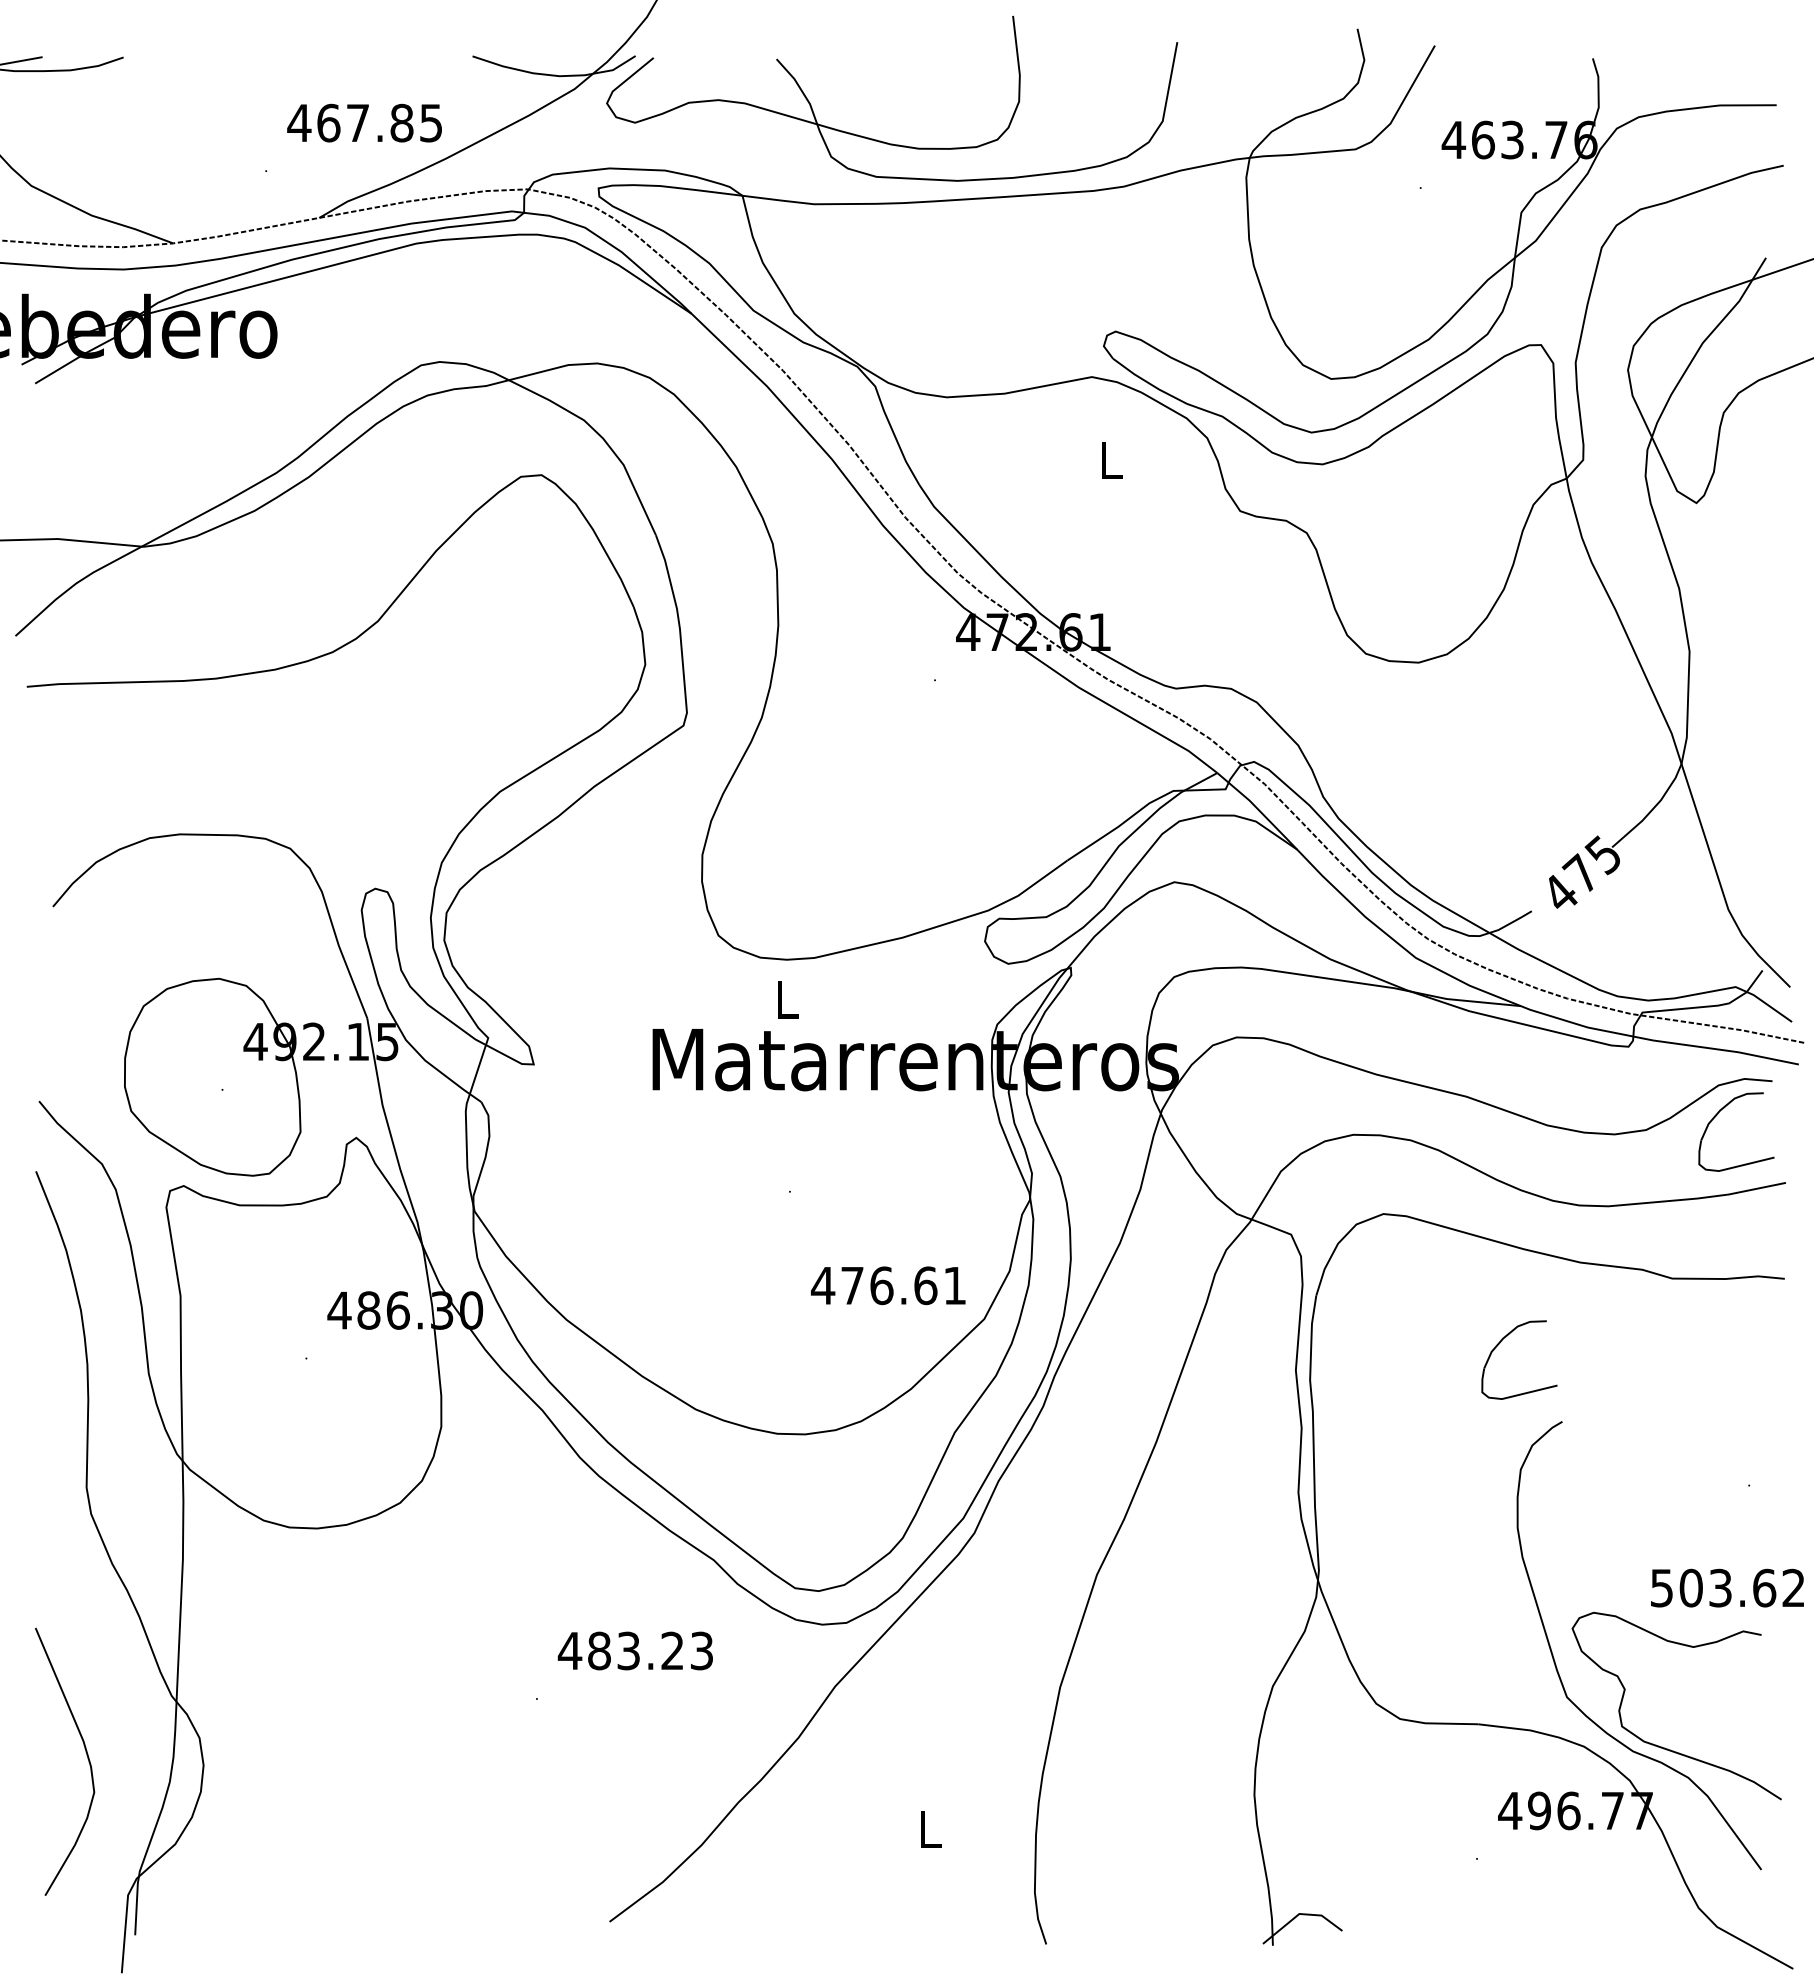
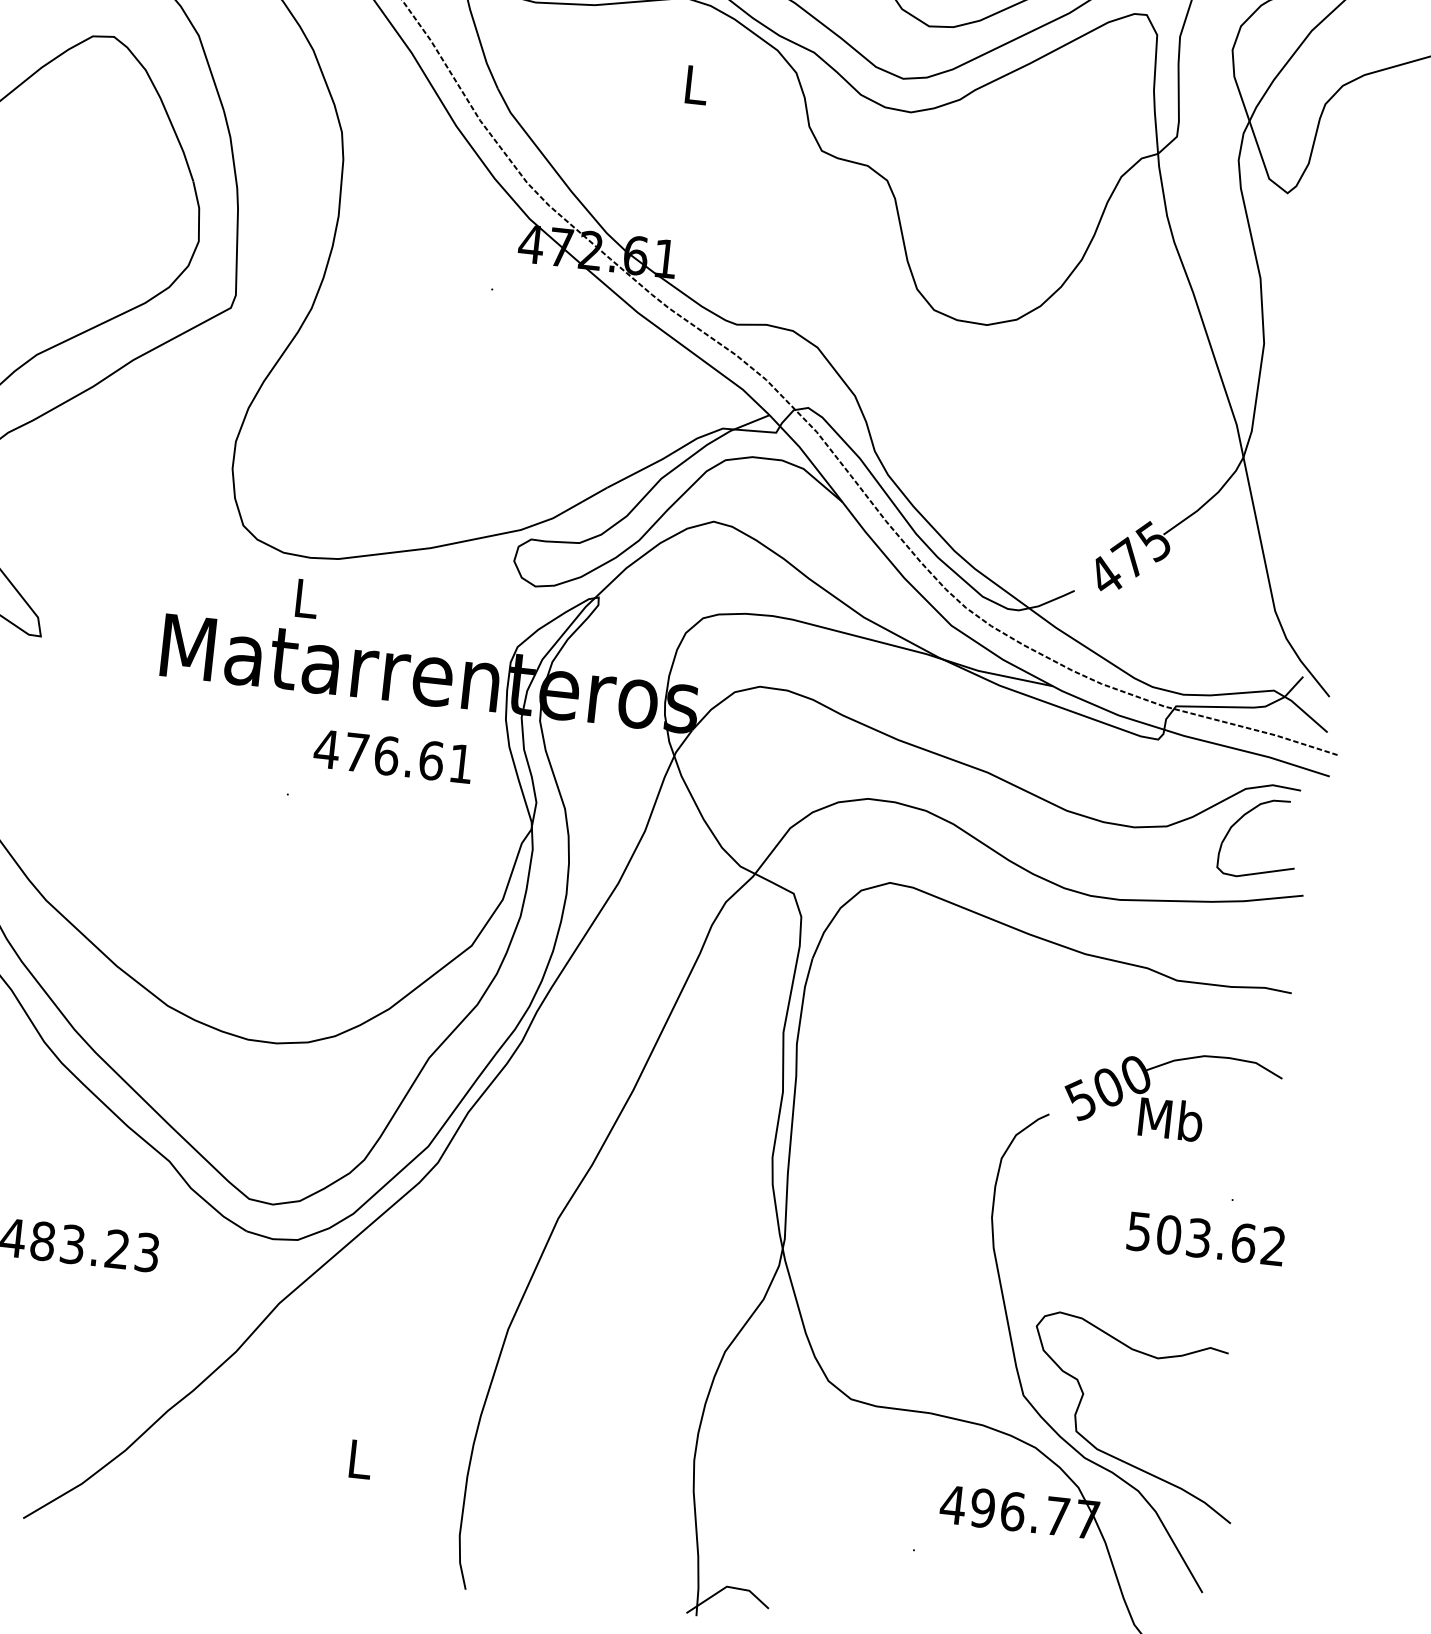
text: (888, 1285) -> (393, 756), moved
part: (1501, 1342) -> (996, 1026), removed
part: (1679, 1390) -> (1172, 1095), added
text: (1727, 1587) -> (1206, 1238), moved

